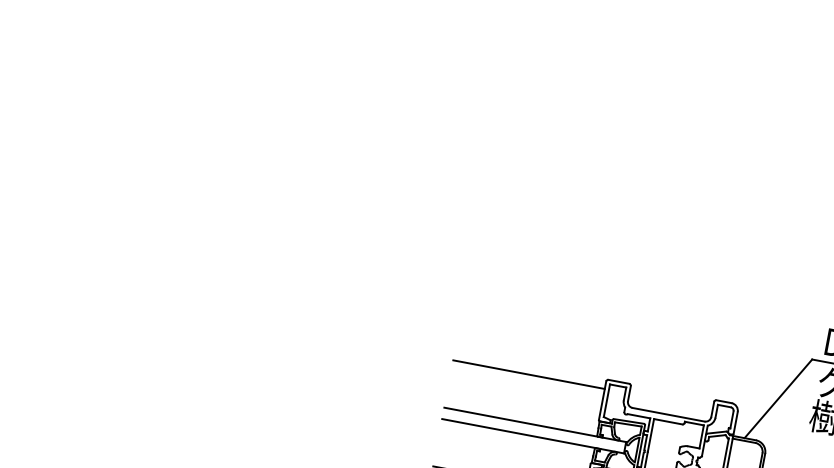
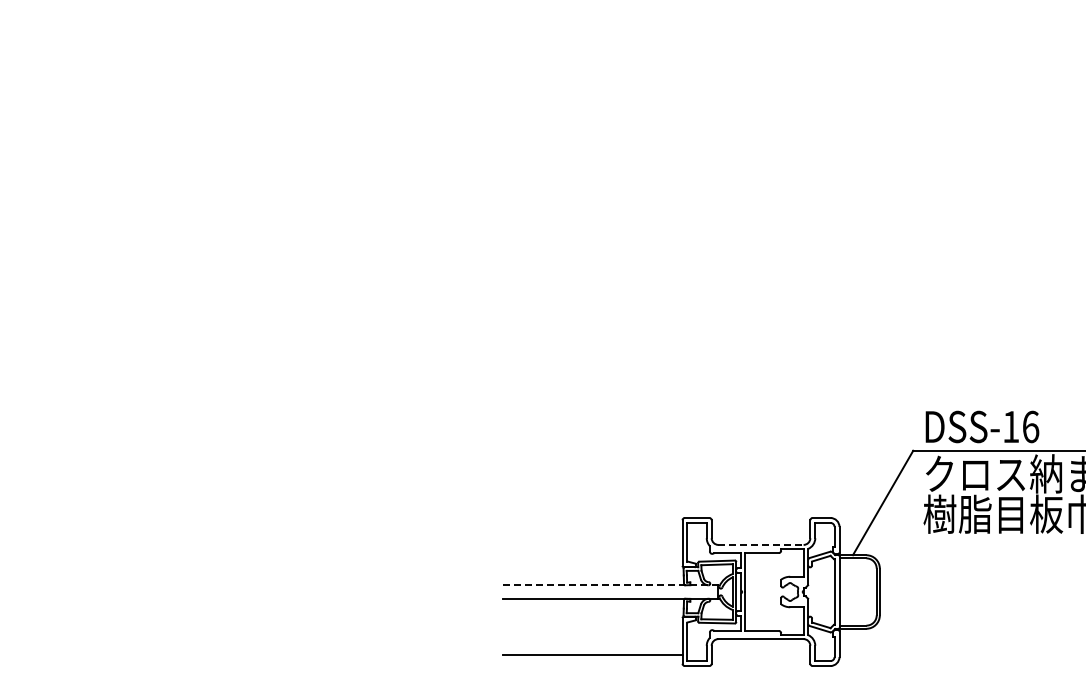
line: (528, 374) -> (592, 529), removed
line: (669, 414) -> (761, 544), solid -> dashed
line: (535, 425) -> (611, 585), solid -> dashed

